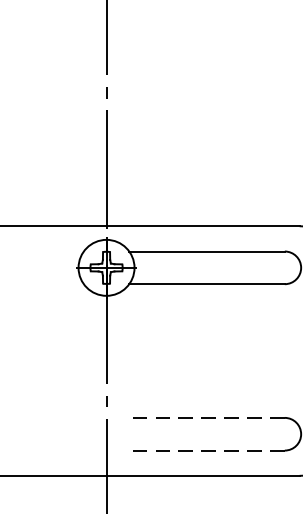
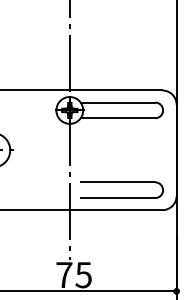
line: (206, 418) -> (117, 182), dashed -> solid
line: (206, 451) -> (117, 198), dashed -> solid

